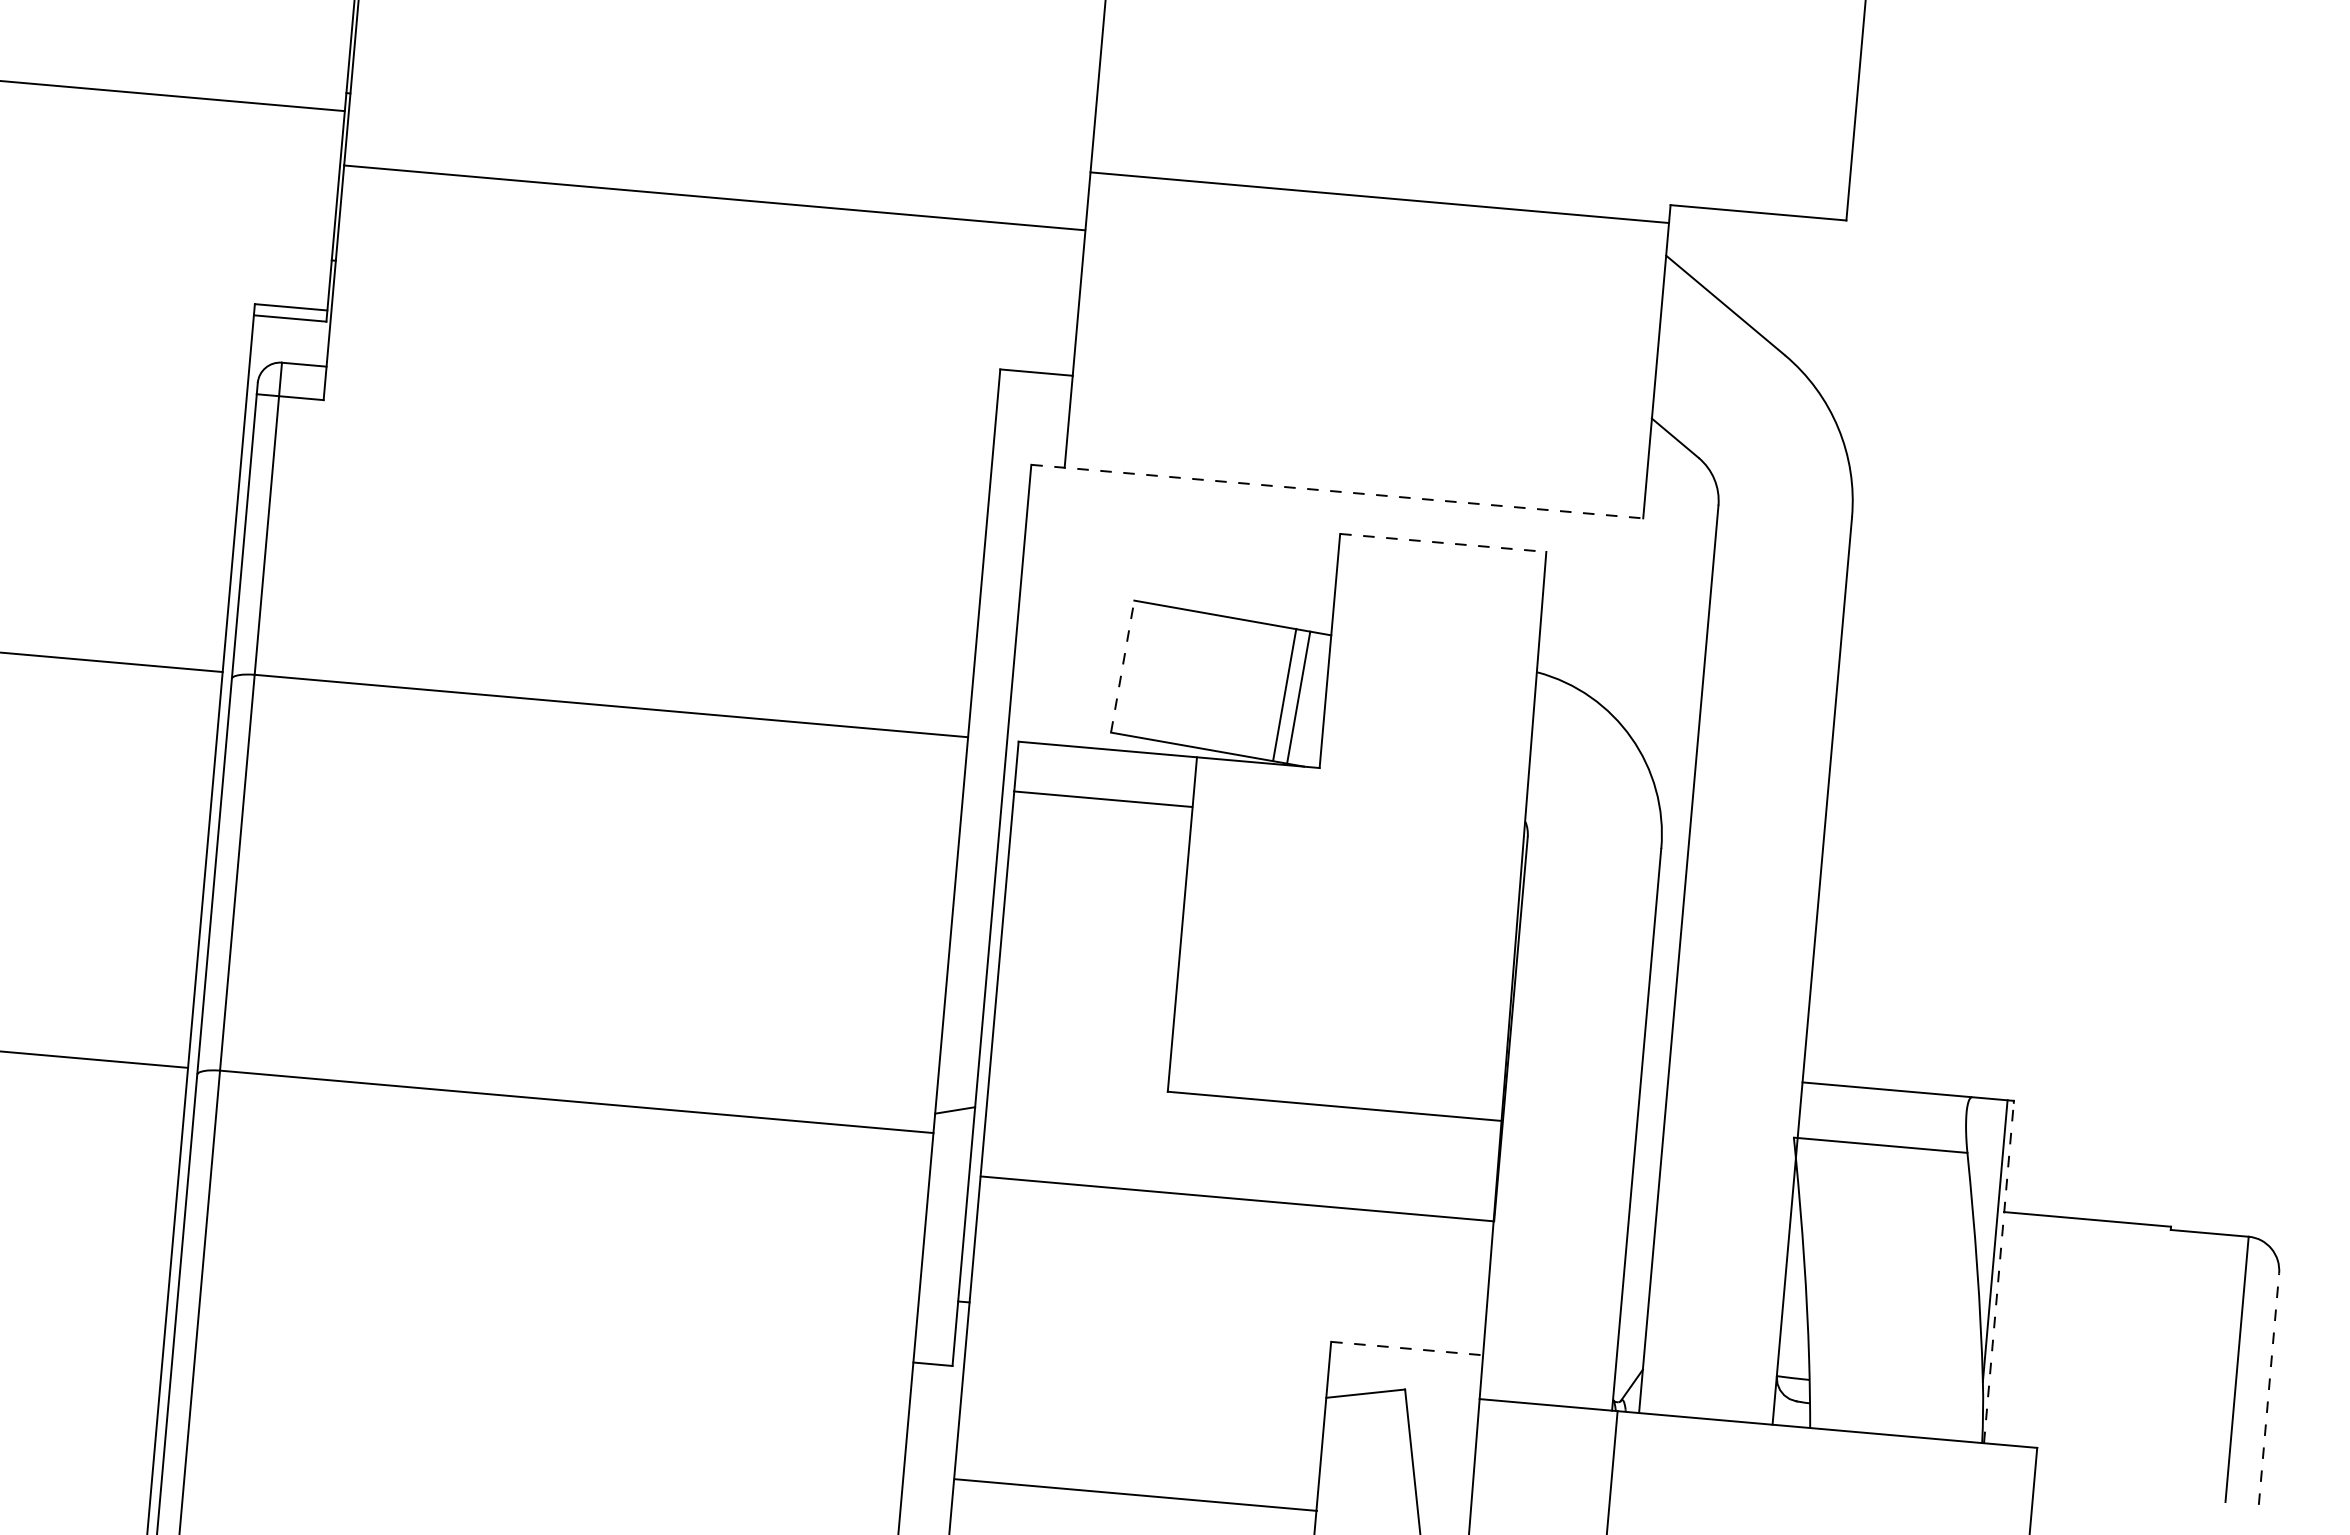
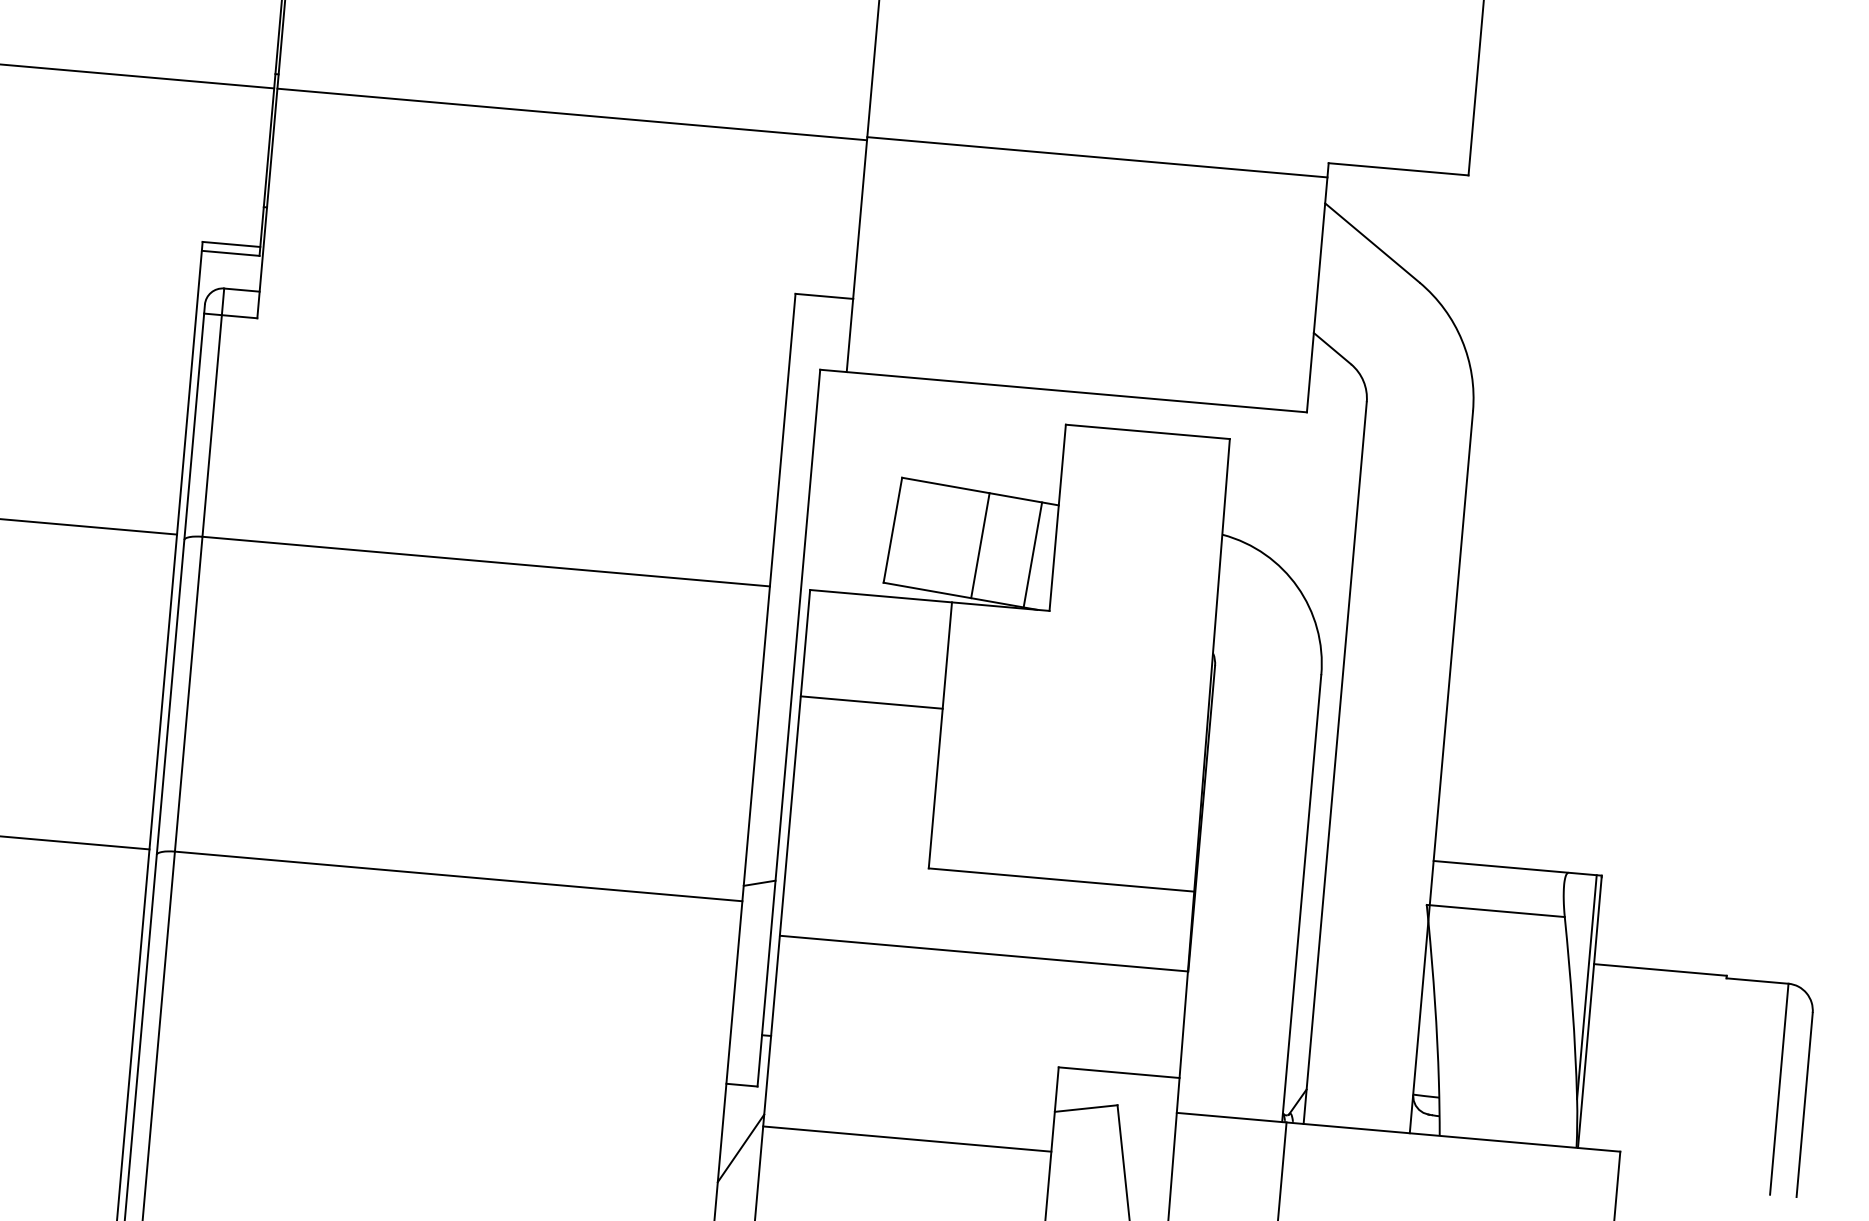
line: (714, 197) -> (572, 114), moved
line: (1337, 491) -> (1063, 390), dashed -> solid
line: (1443, 542) -> (1148, 431), dashed -> solid
line: (1122, 666) -> (892, 530), dashed -> solid
line: (1284, 694) -> (980, 545), moved
line: (1102, 799) -> (871, 702), moved
line: (1998, 1273) -> (1589, 1012), dashed -> solid
line: (1407, 1348) -> (1119, 1072), dashed -> solid
line: (2269, 1388) -> (1805, 1104), dashed -> solid
line: (931, 1443) -> (740, 1148), added
line: (1135, 1494) -> (907, 1138), moved

